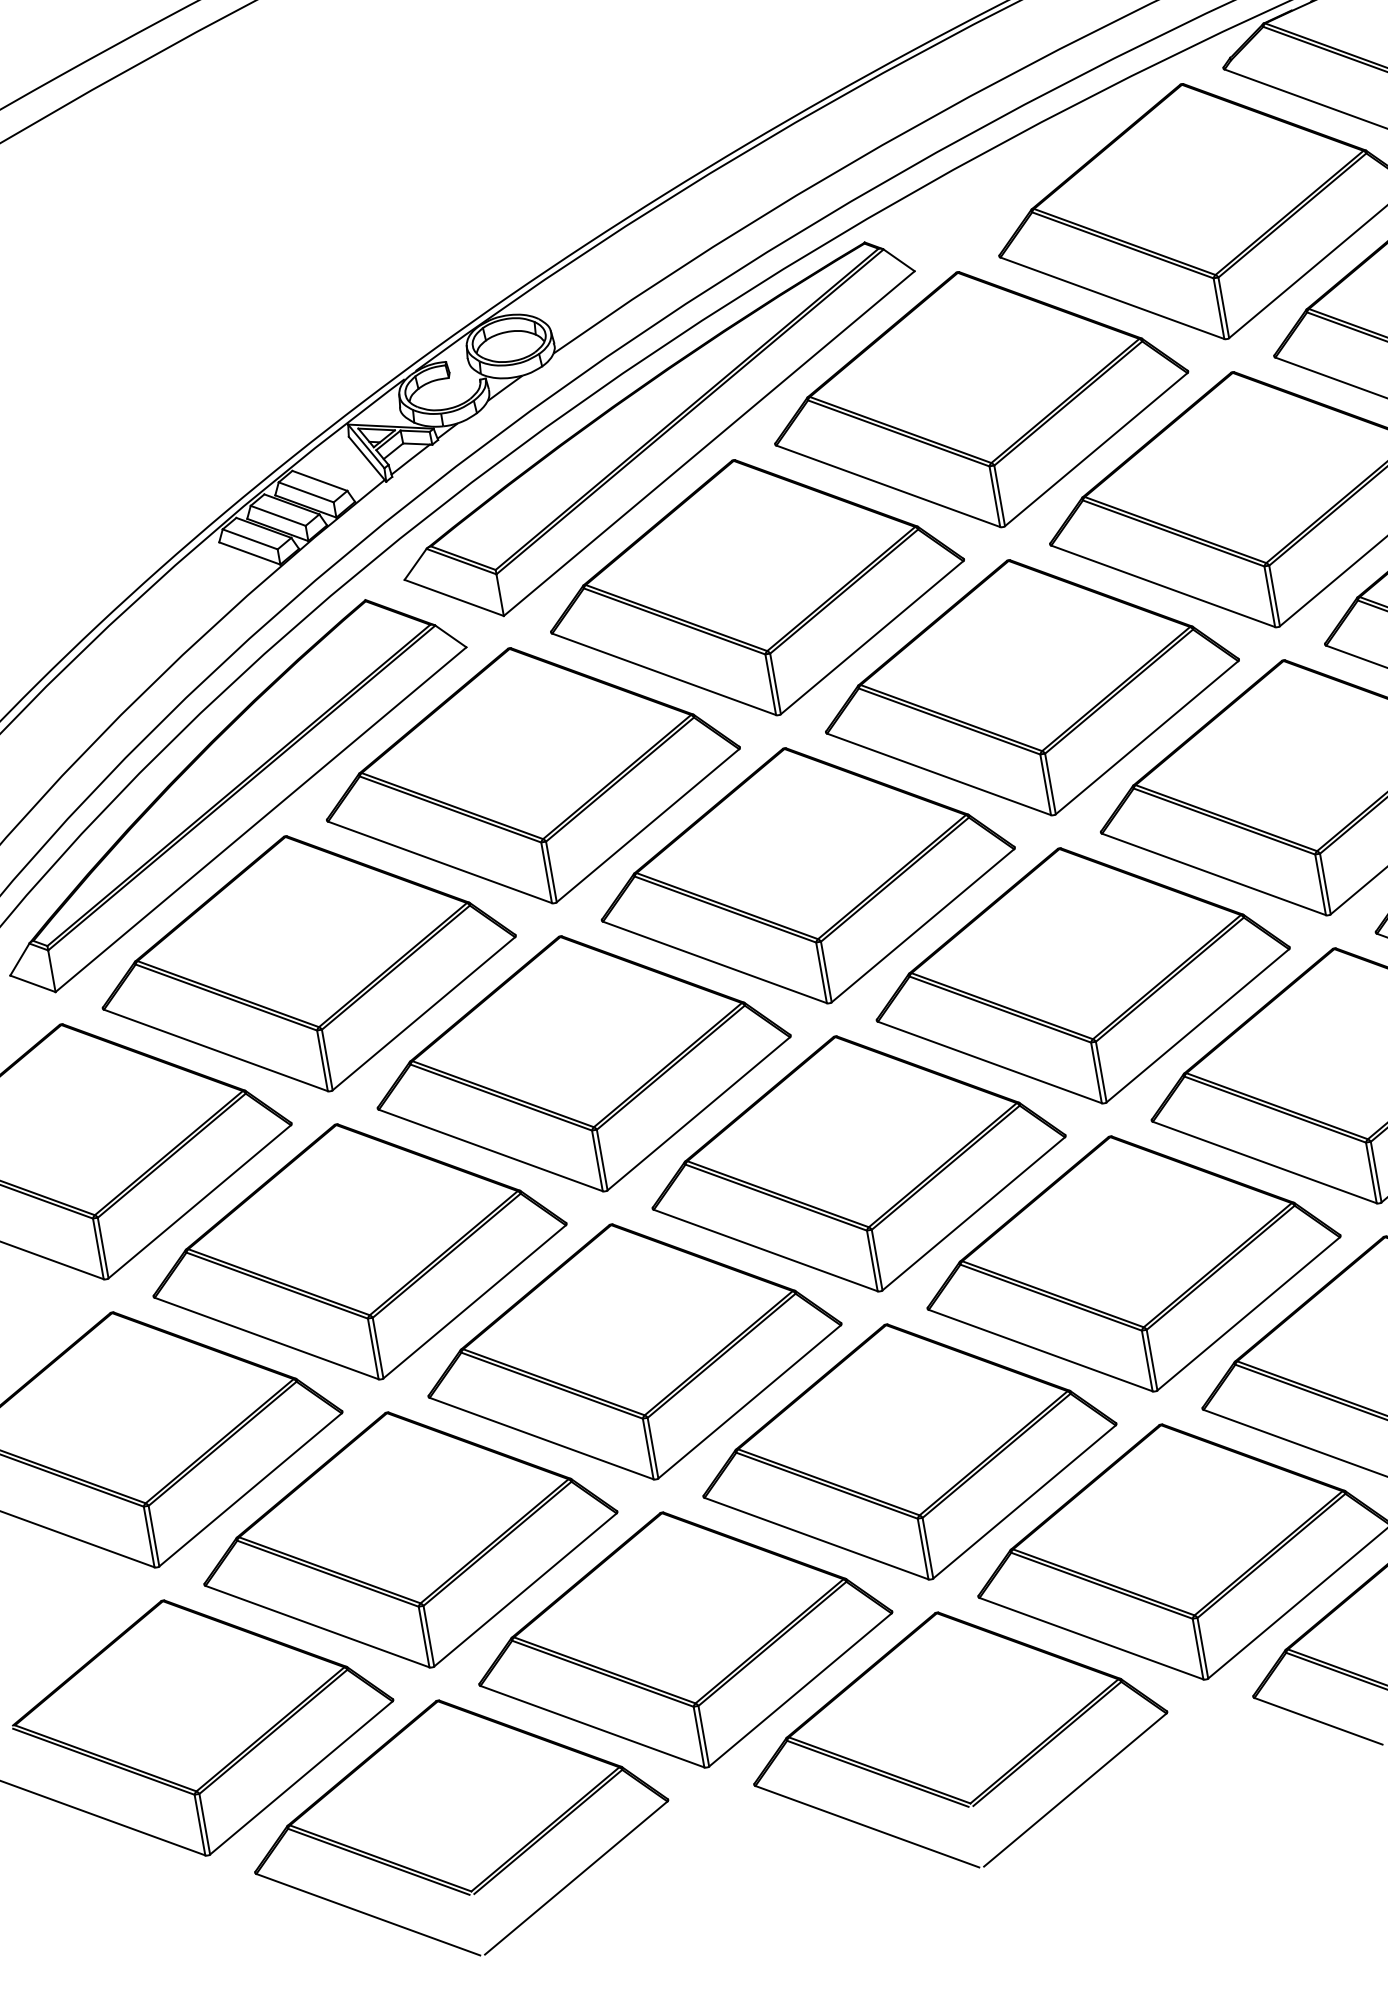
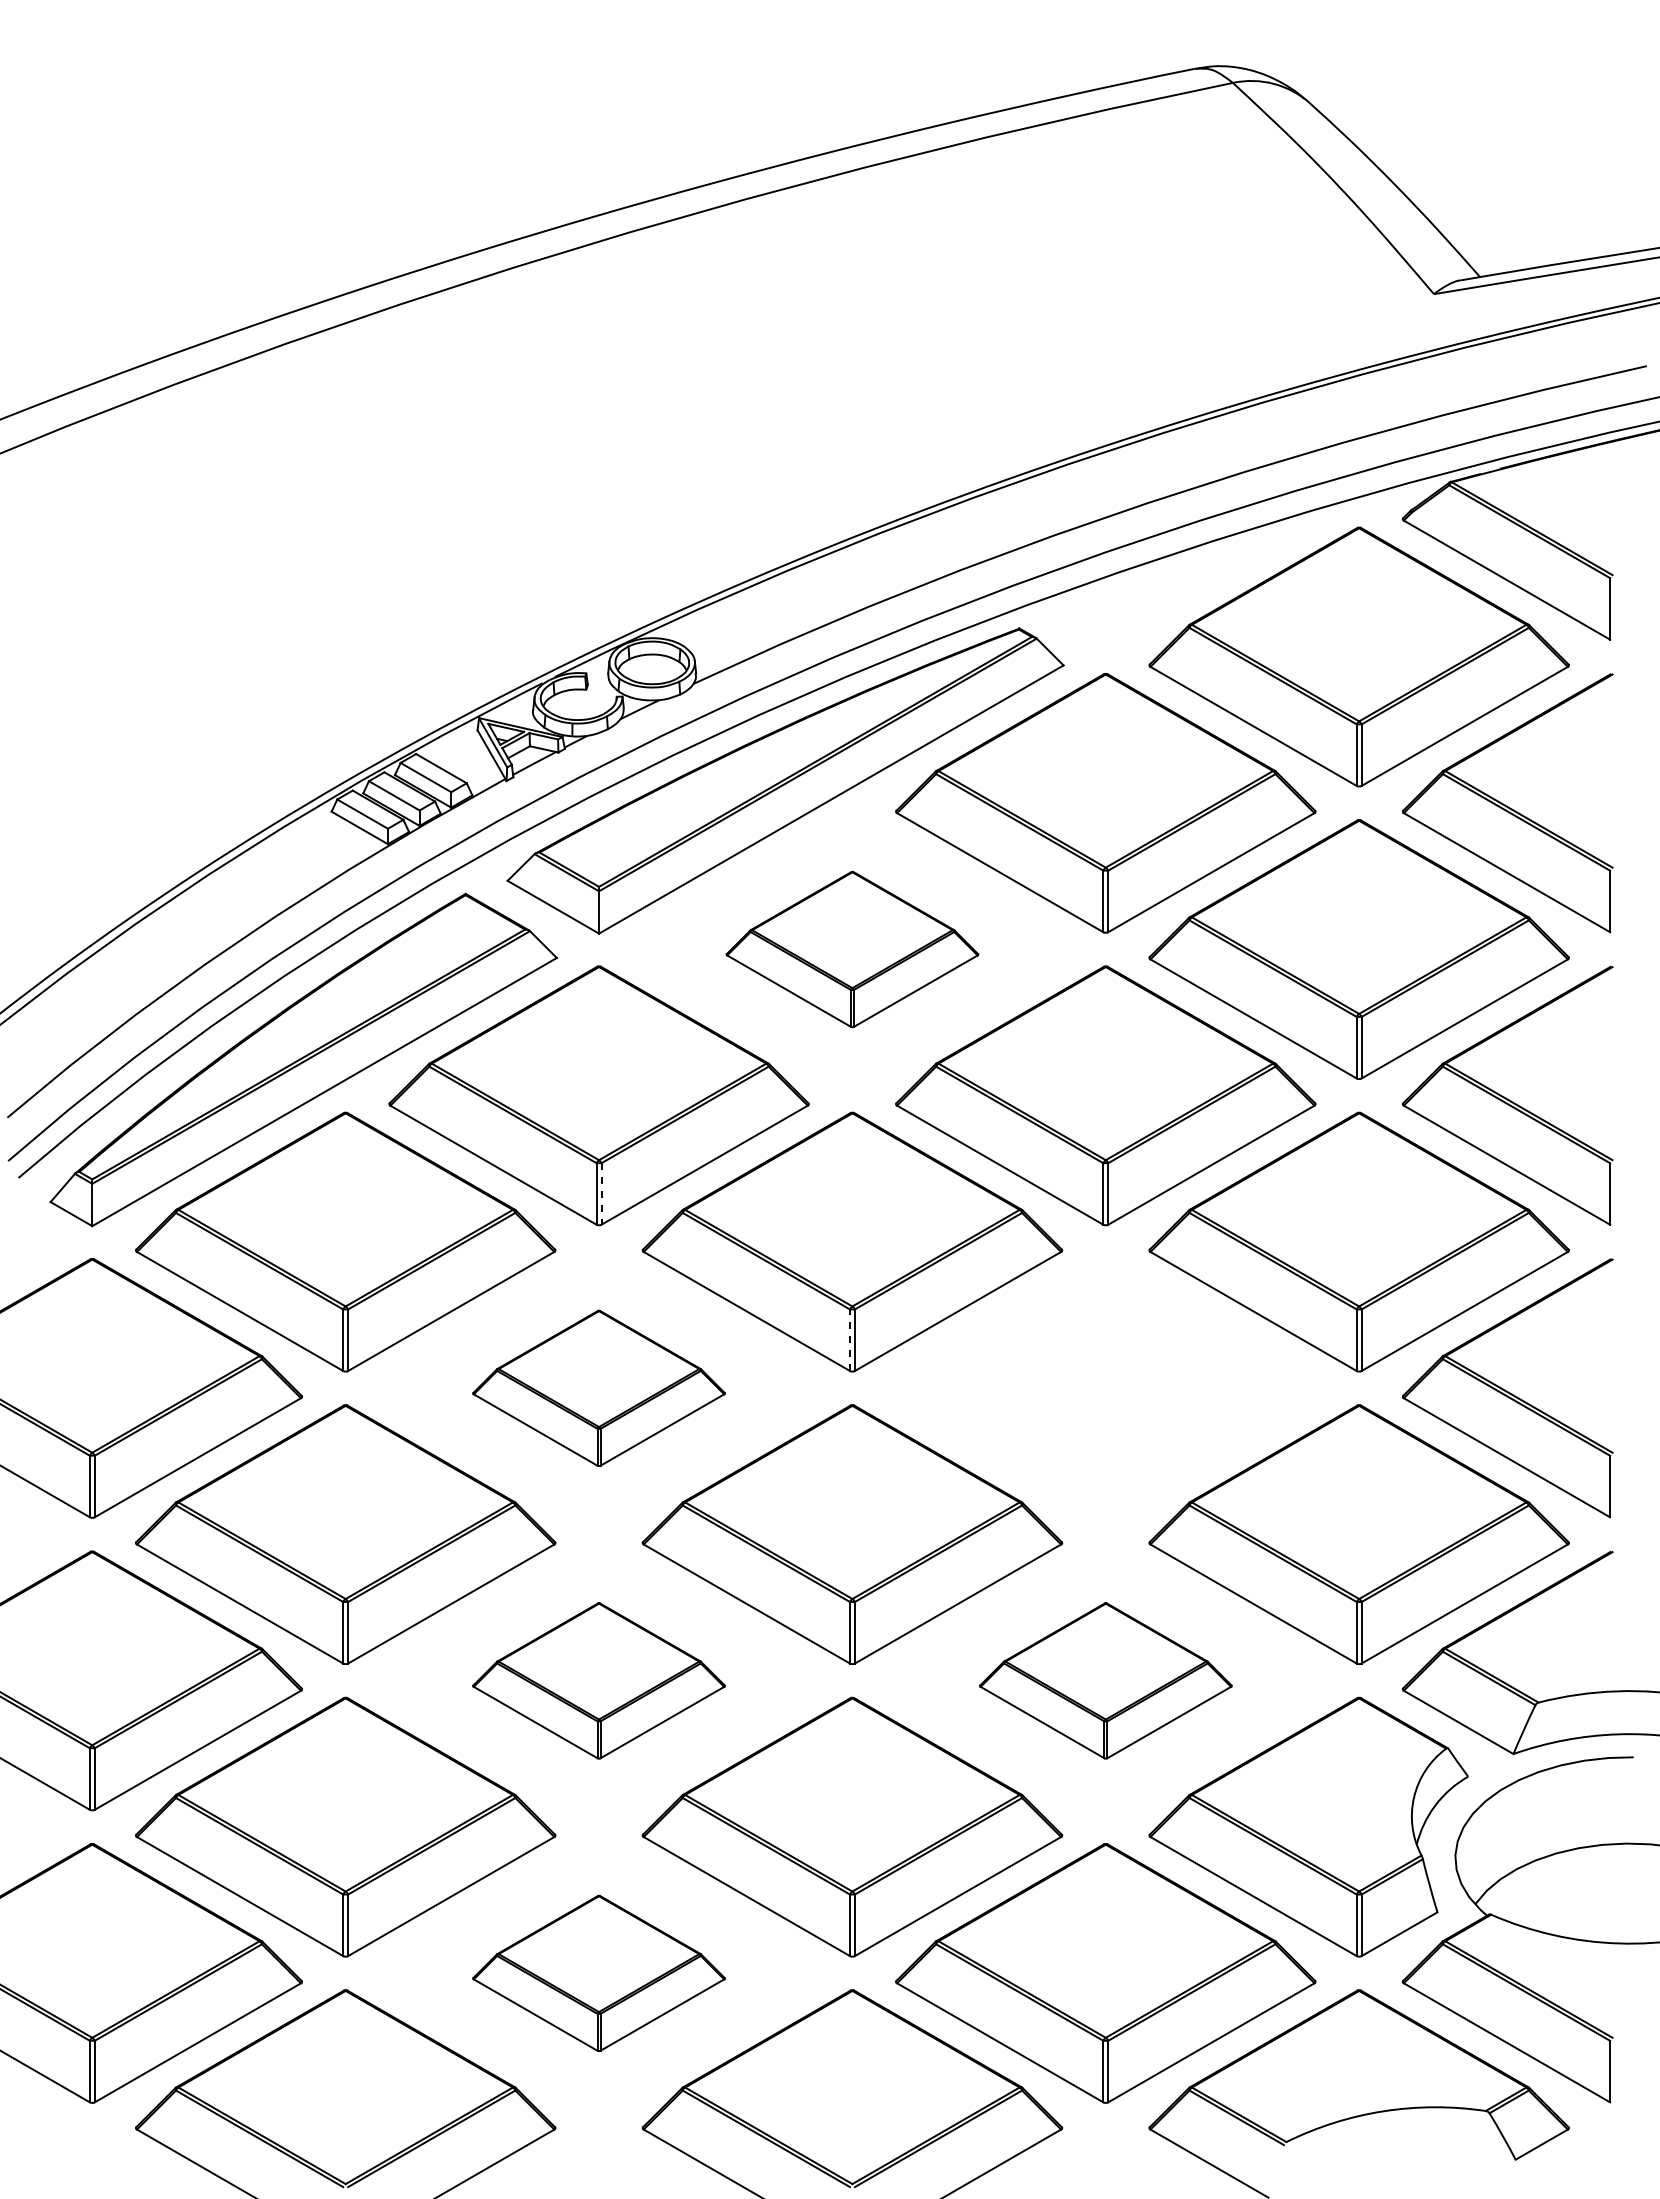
part: (756, 587) -> (852, 949), size x0.6
line: (551, 871) -> (601, 1193), solid -> dashed
line: (822, 973) -> (850, 1340), solid -> dashed
part: (1081, 976) -> (1105, 1388), removed
part: (582, 1064) -> (598, 1388), size x0.6
part: (1132, 1263) -> (1105, 1680), size x0.6
part: (632, 1351) -> (598, 1680), size x0.6
part: (683, 1640) -> (598, 1973), size x0.6

